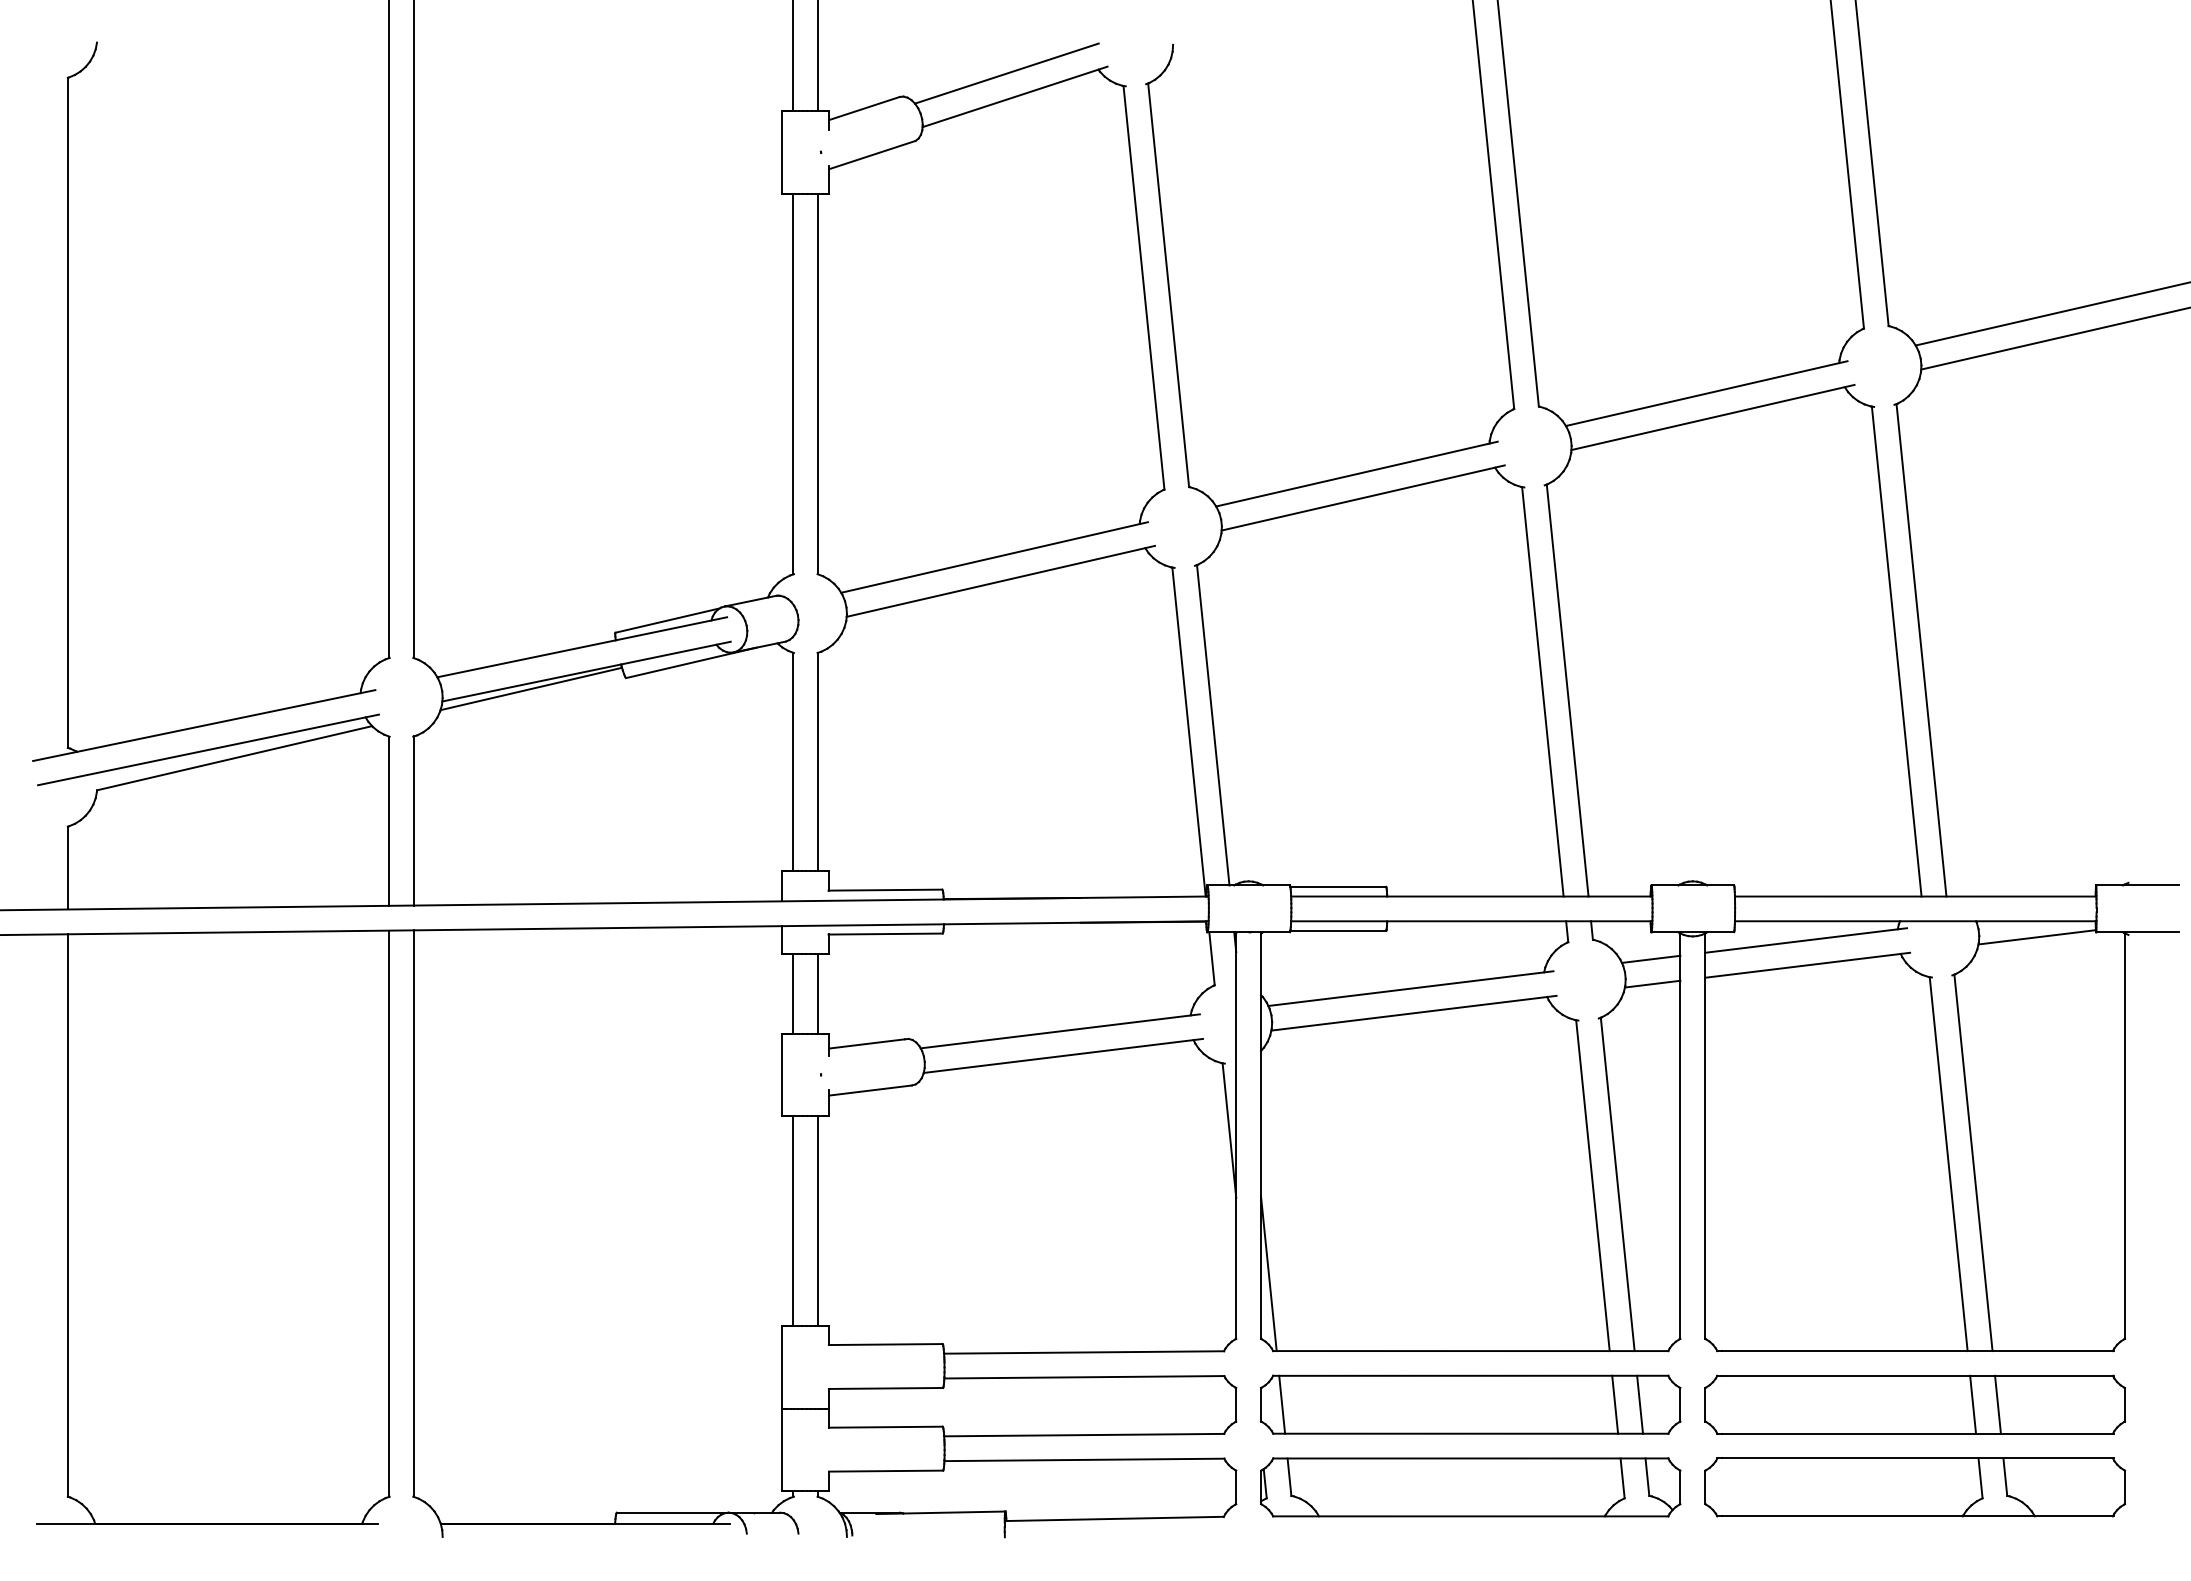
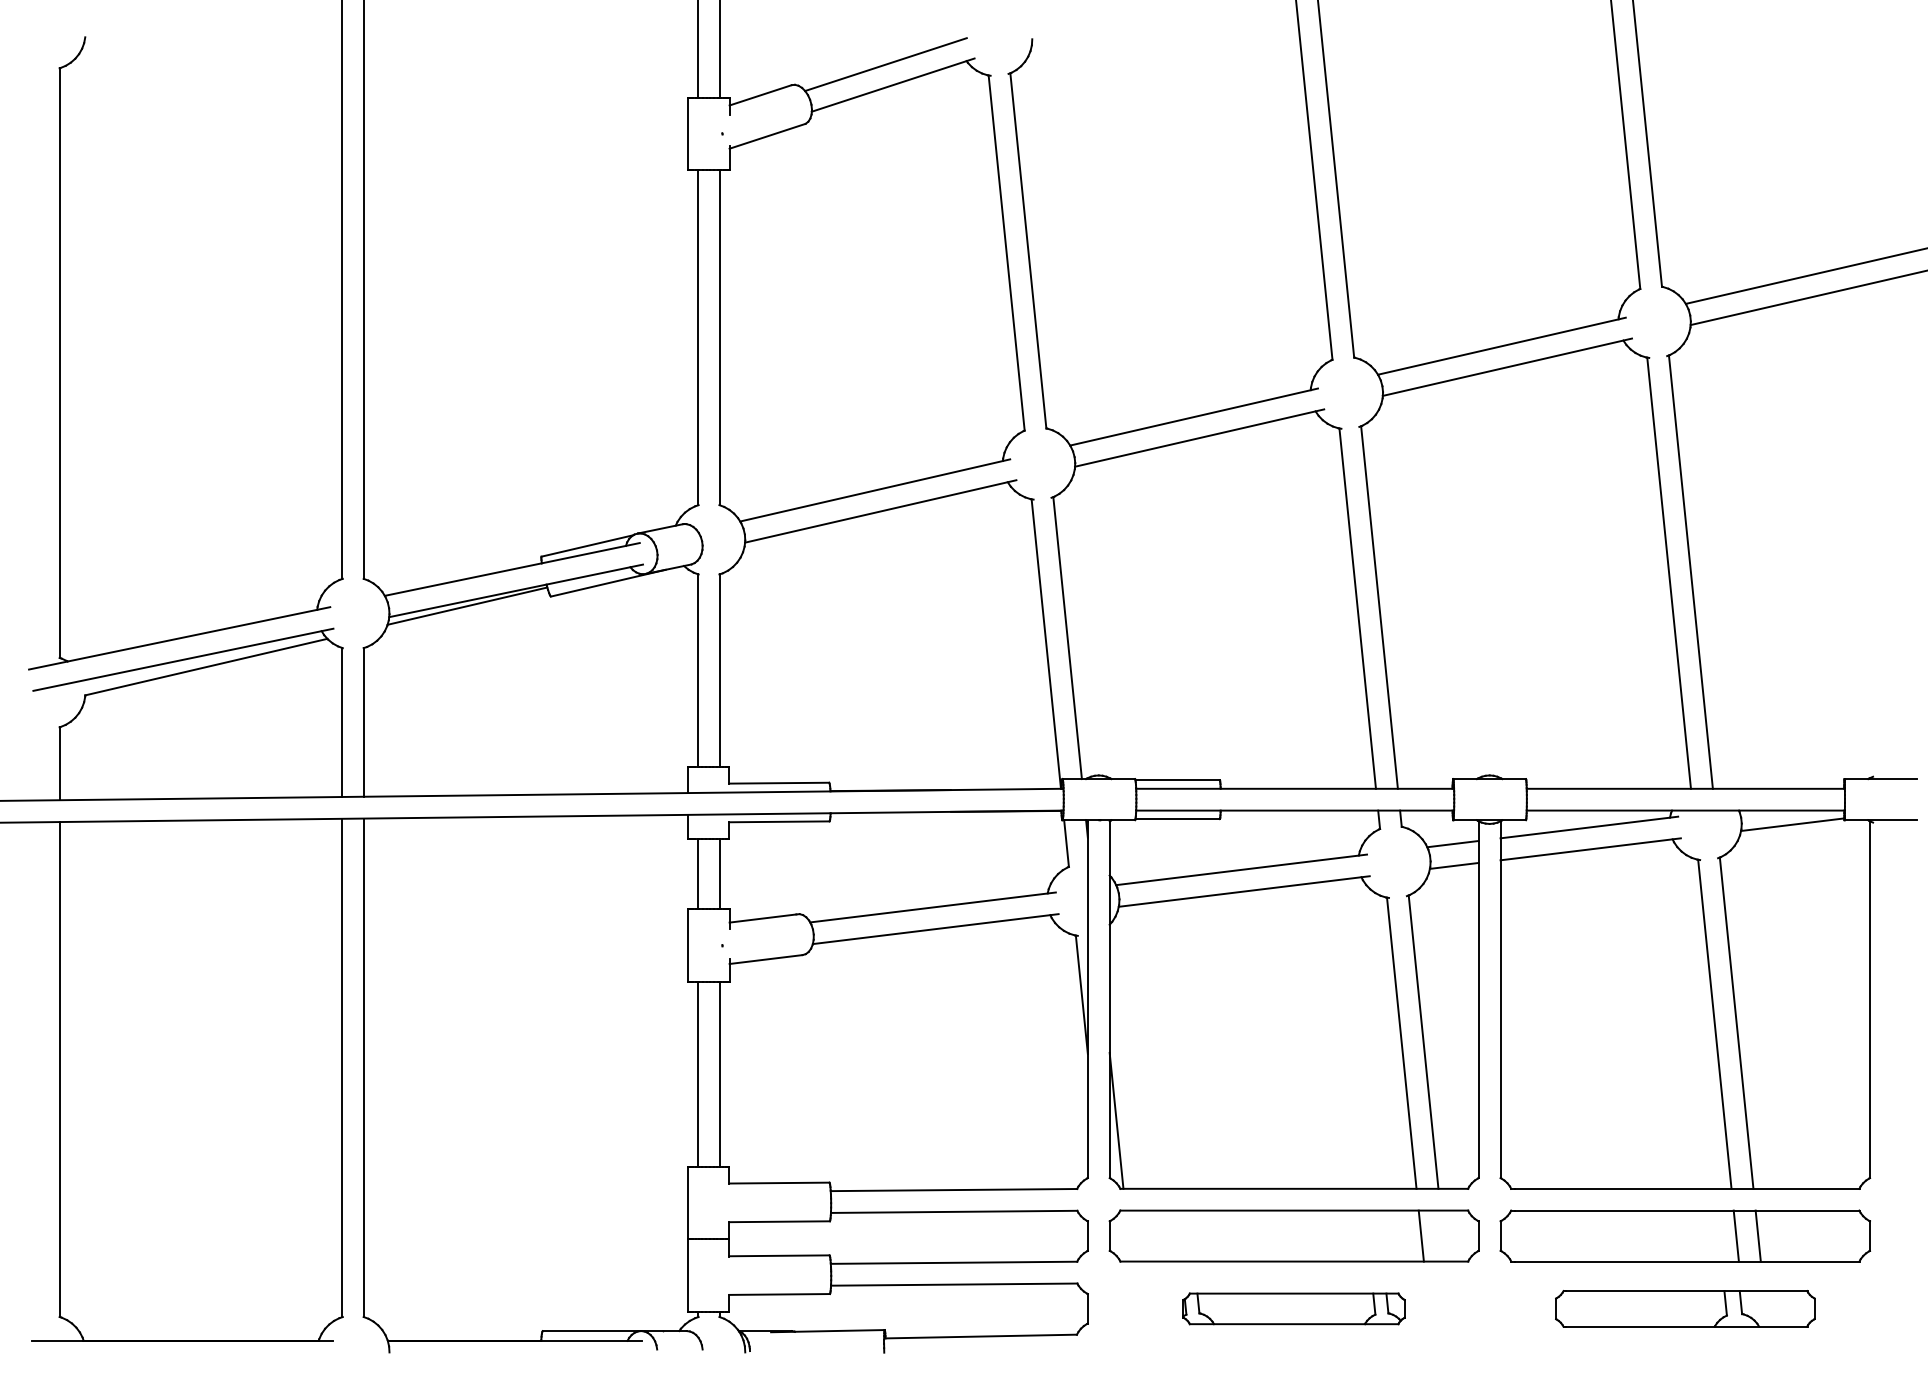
line: (1281, 1404) -> (1127, 1235), removed
line: (1639, 1404) -> (1442, 1235), removed
part: (1469, 1487) -> (1293, 1308), size x0.6
part: (1915, 1487) -> (1685, 1308), size x0.7

